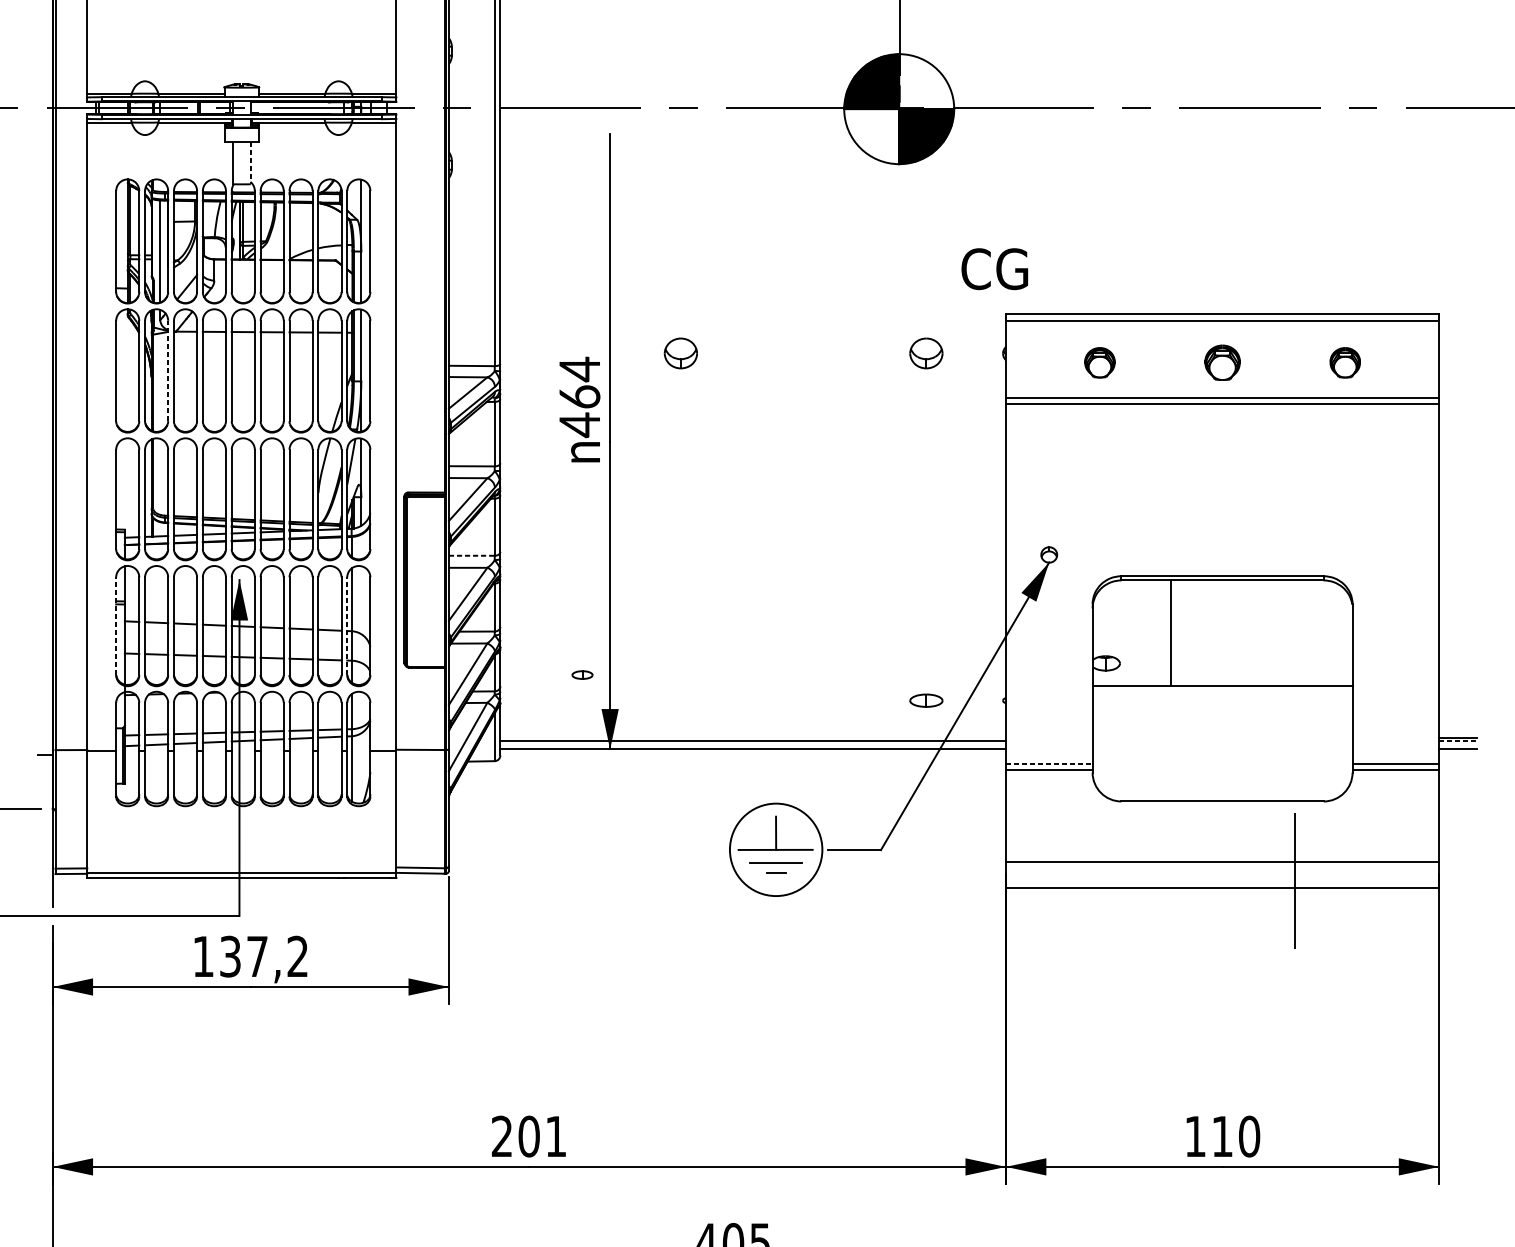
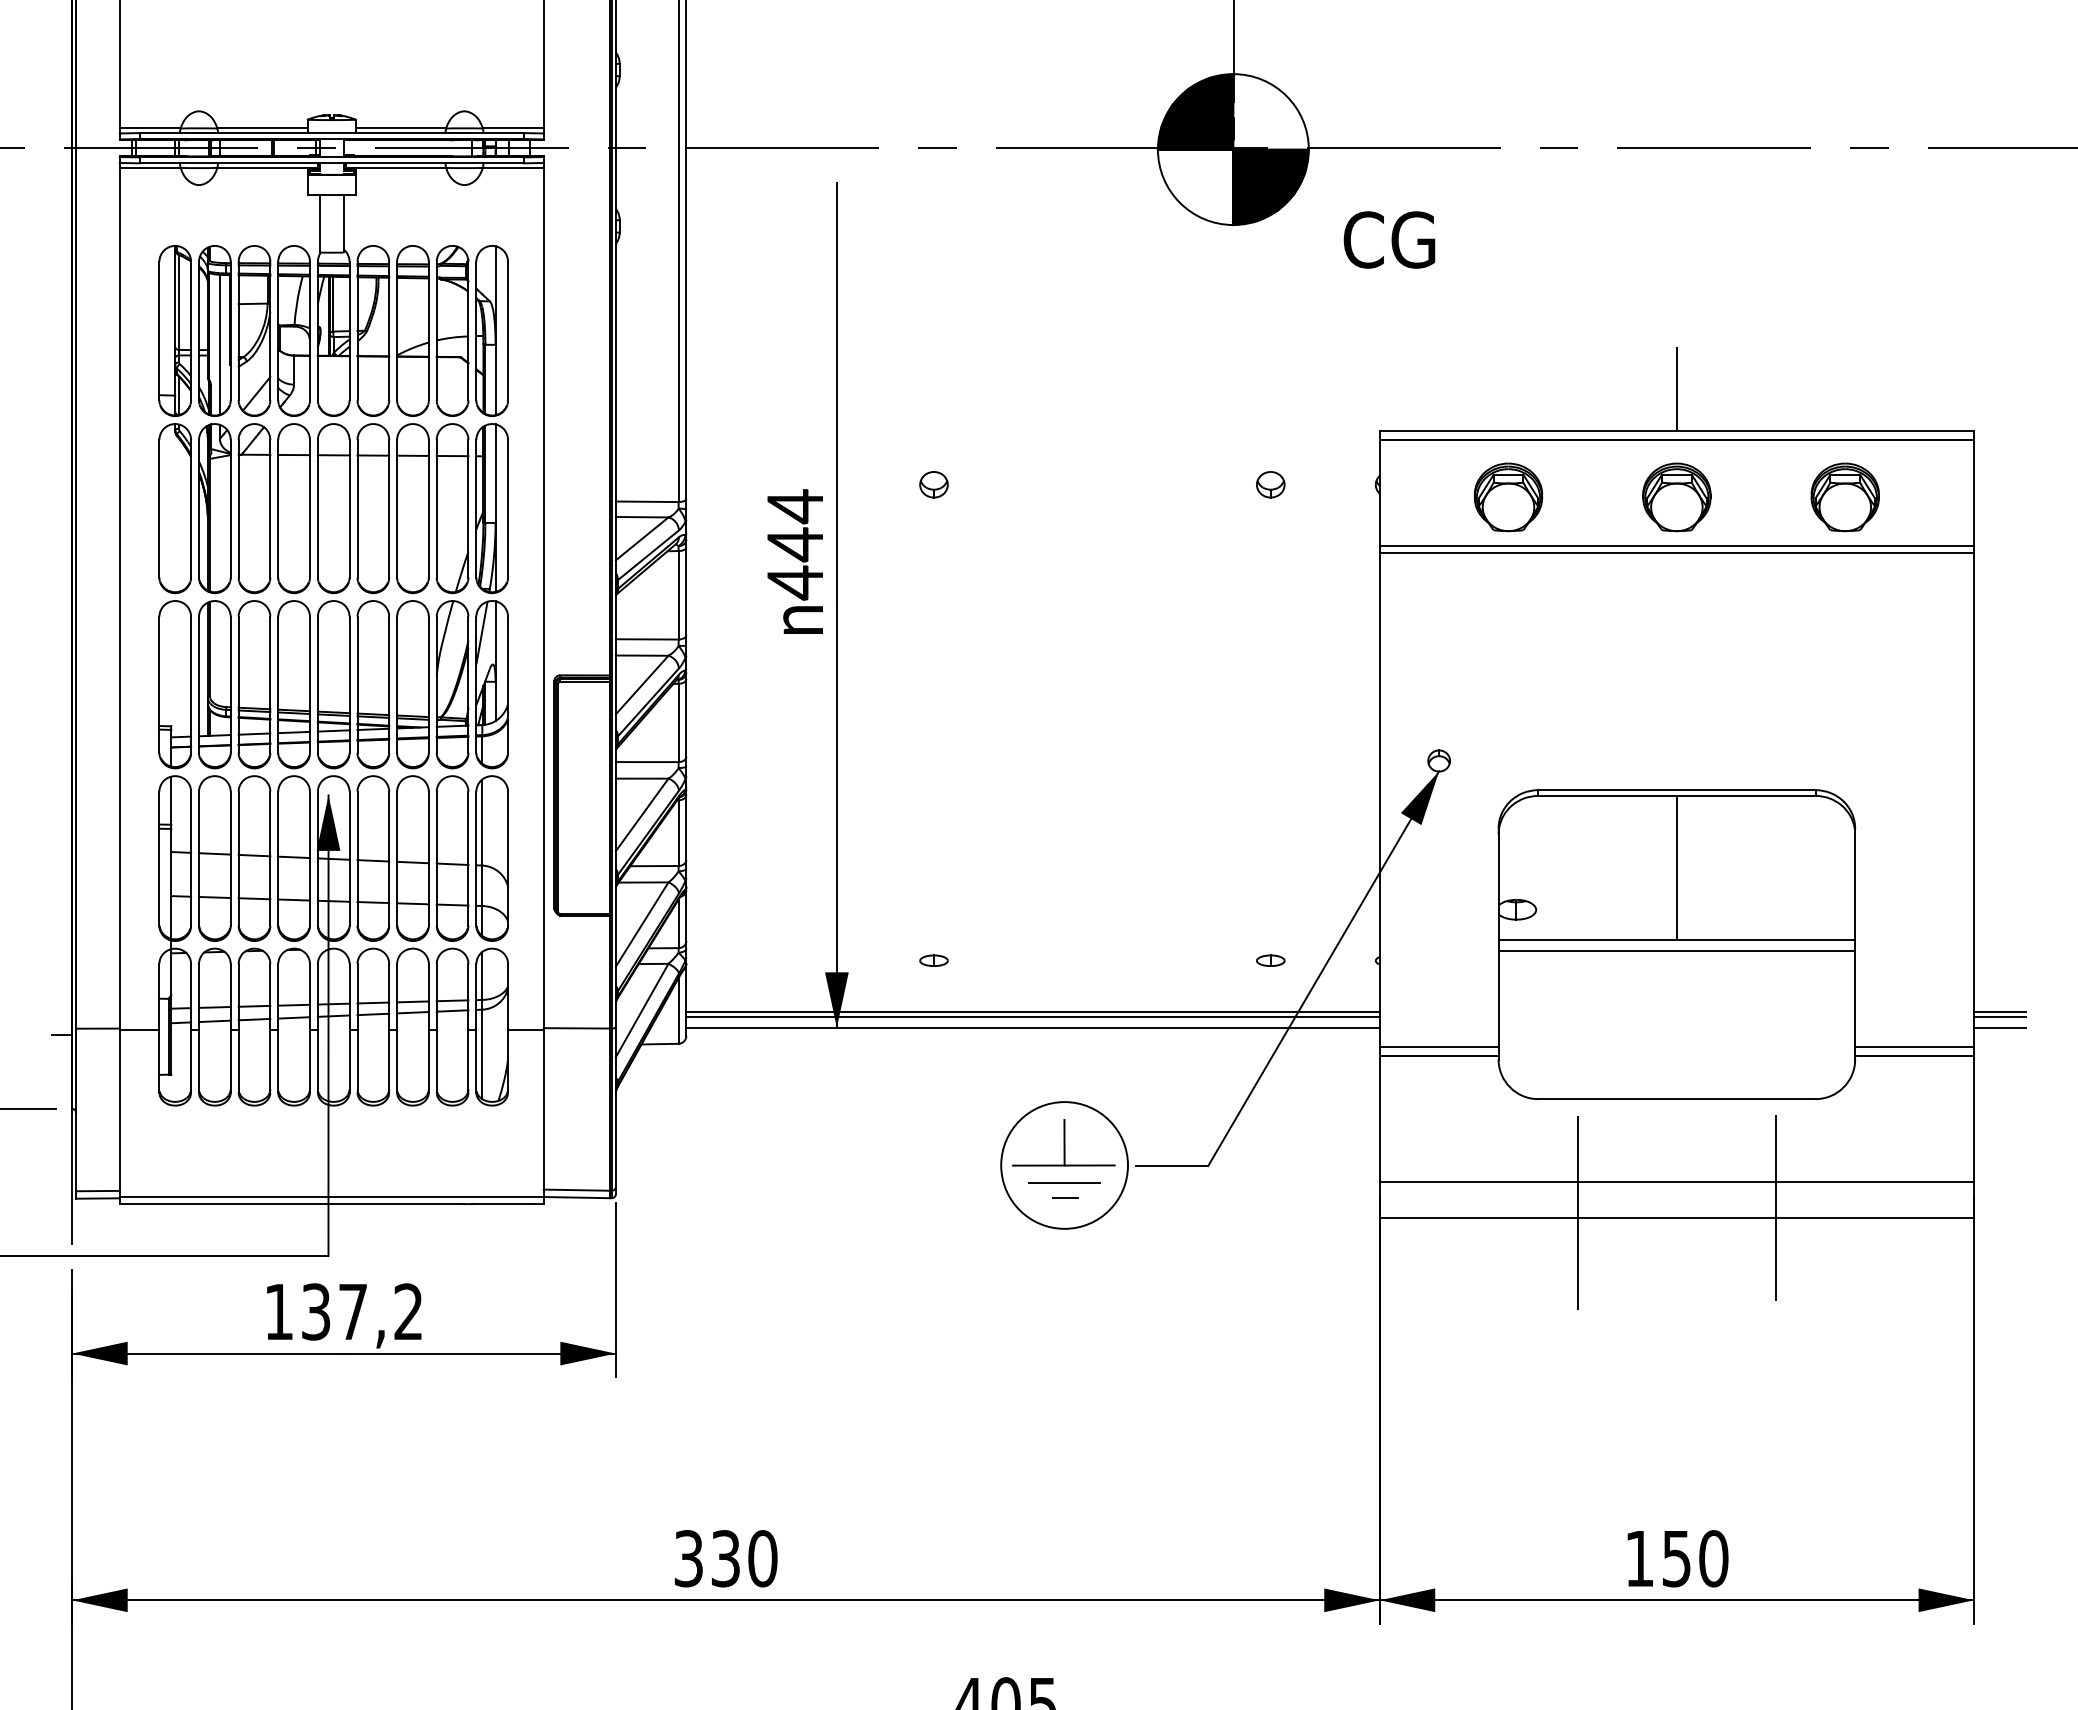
line: (250, 163) -> (343, 223), dashed -> solid
text: (994, 268) -> (1389, 239), moved
line: (1222, 283) -> (1676, 388), added
part: (680, 353) -> (933, 484), size x0.62
part: (926, 353) -> (1270, 484), size x0.62
part: (1099, 362) -> (1508, 497), size x1.67
part: (1222, 362) -> (1676, 497), size x1.43
part: (1344, 362) -> (1844, 497), size x1.67
line: (168, 370) -> (230, 508), dashed -> solid
text: (579, 397) -> (795, 544), 464 -> 444
line: (472, 556) -> (647, 762), dashed -> solid
line: (116, 626) -> (159, 858), dashed -> solid
line: (347, 626) -> (476, 858), dashed -> solid
line: (1170, 632) -> (1676, 867), moved
part: (582, 674) -> (933, 960), moved
line: (1222, 693) -> (1676, 950), added
part: (926, 700) -> (1270, 960), size x0.62
line: (752, 737) -> (1032, 1011), added
line: (1457, 741) -> (1999, 1016), dashed -> solid
line: (1049, 763) -> (1439, 1047), dashed -> solid
line: (1150, 884) -> (1577, 1212), added
text: (528, 1136) -> (725, 1558), 201 -> 330
text: (1222, 1137) -> (1676, 1559), 110 -> 150

